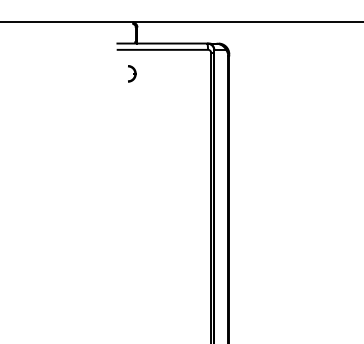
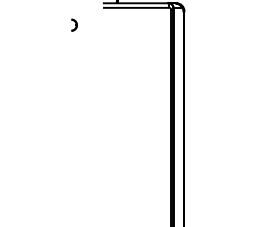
part: (132, 73) -> (74, 24), moved

